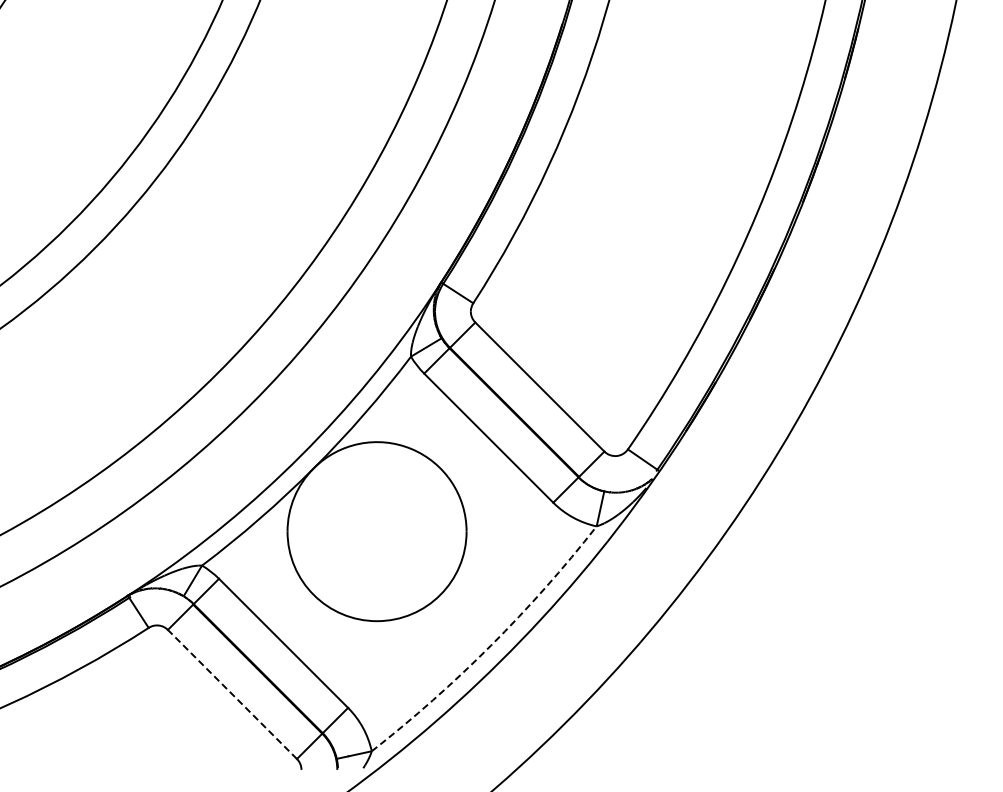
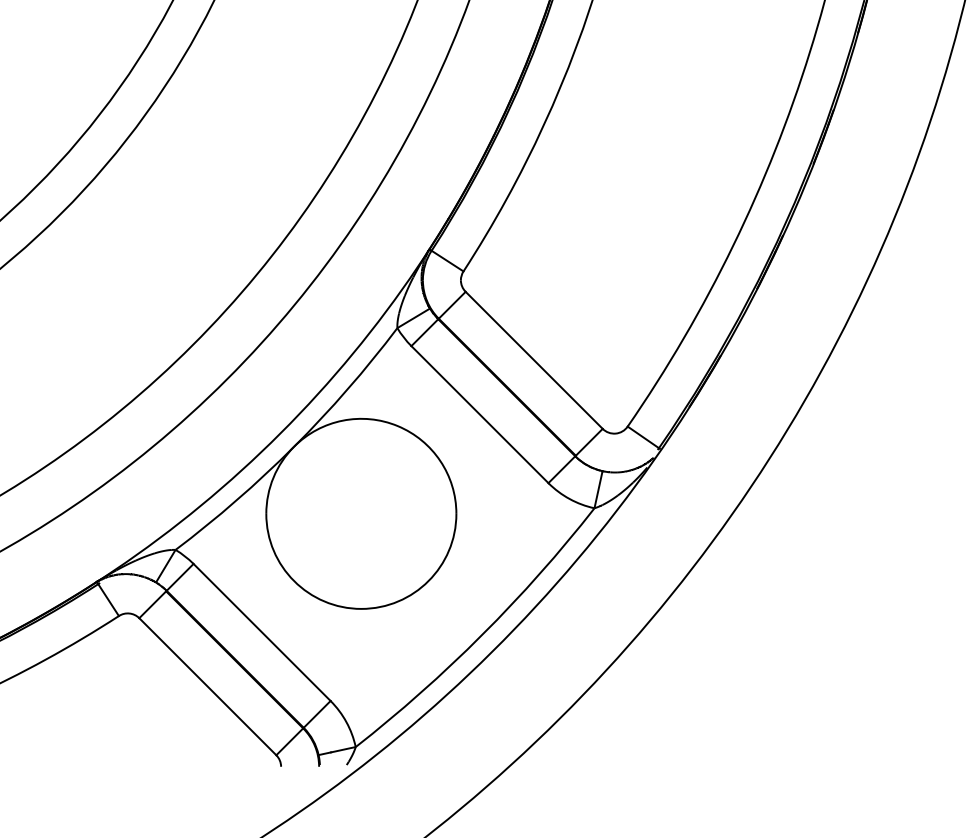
arc: (491, 645) -> (482, 634), dashed -> solid
line: (232, 694) -> (207, 686), dashed -> solid

